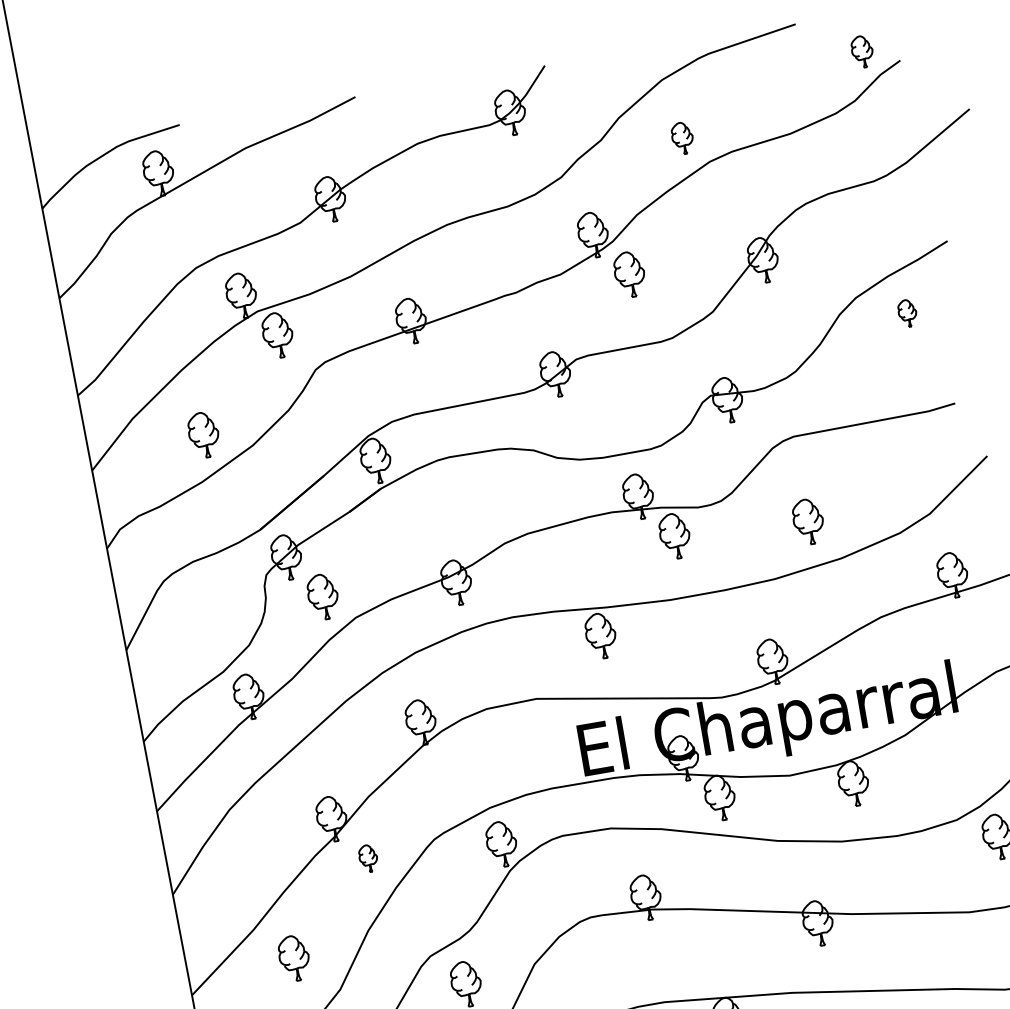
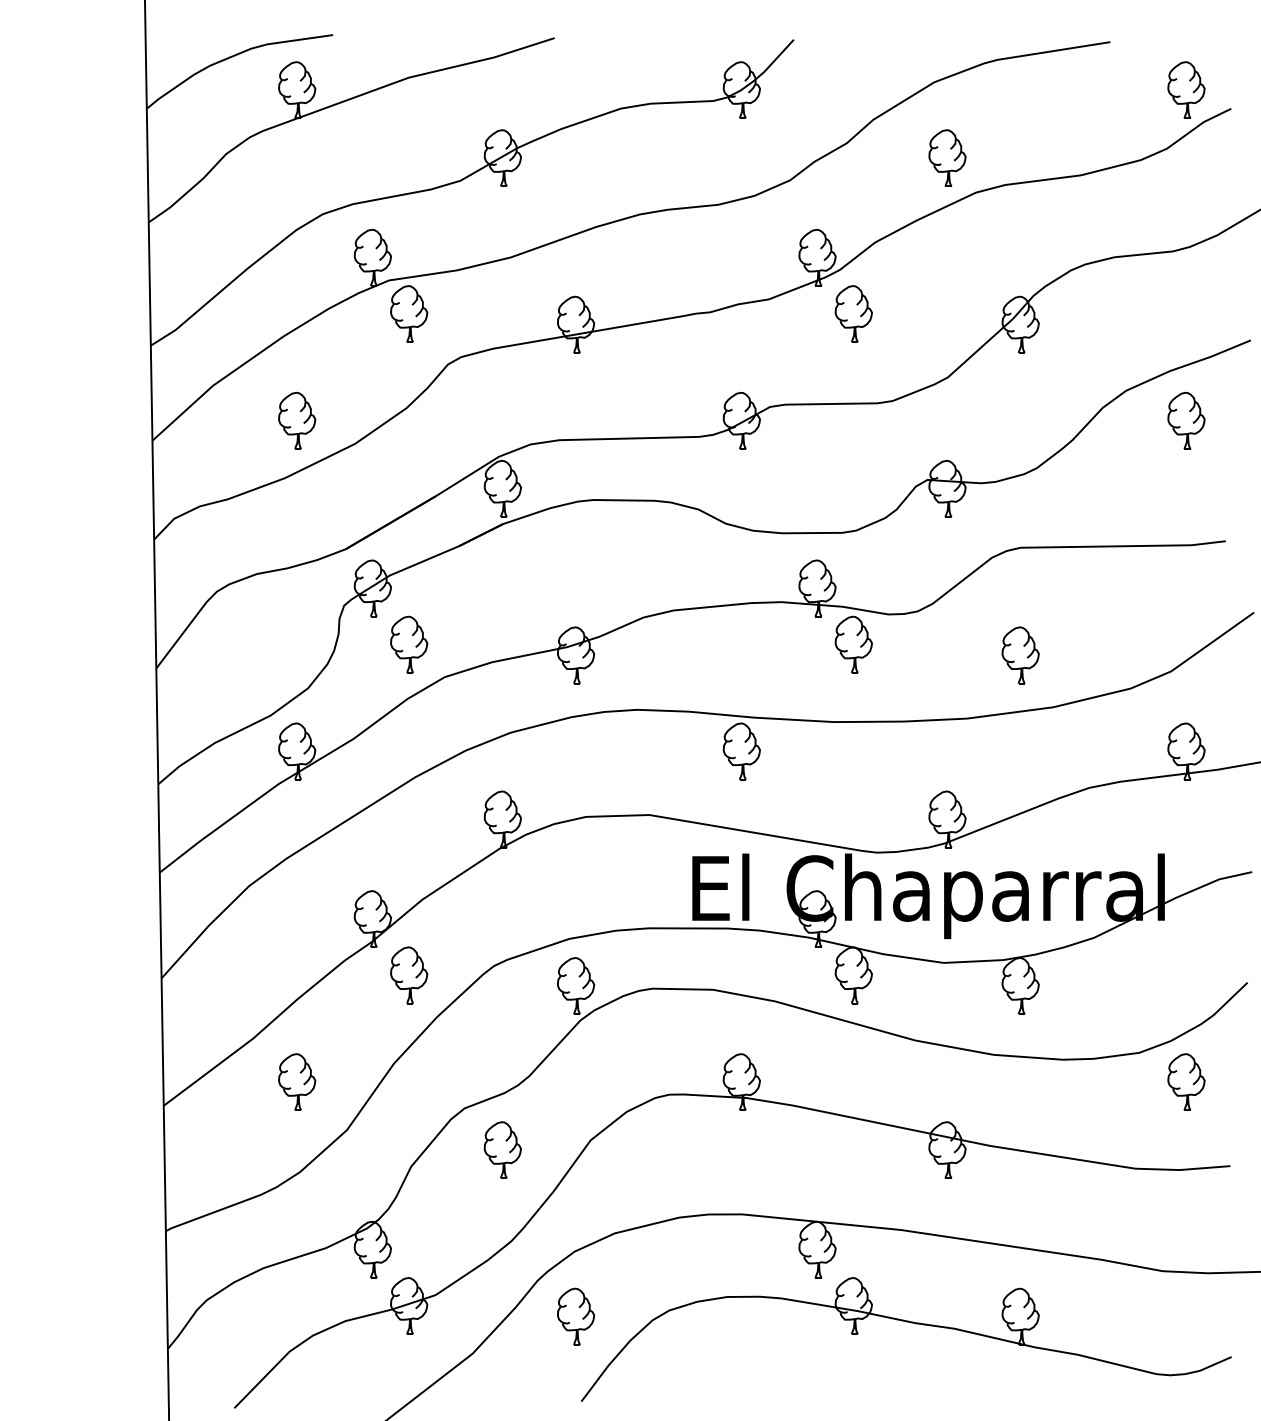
part: (862, 51) -> (1186, 89), size x1.43
part: (682, 137) -> (947, 157), size x1.43
part: (907, 313) -> (1186, 420), size x1.67
part: (368, 858) -> (409, 975), size x1.67

